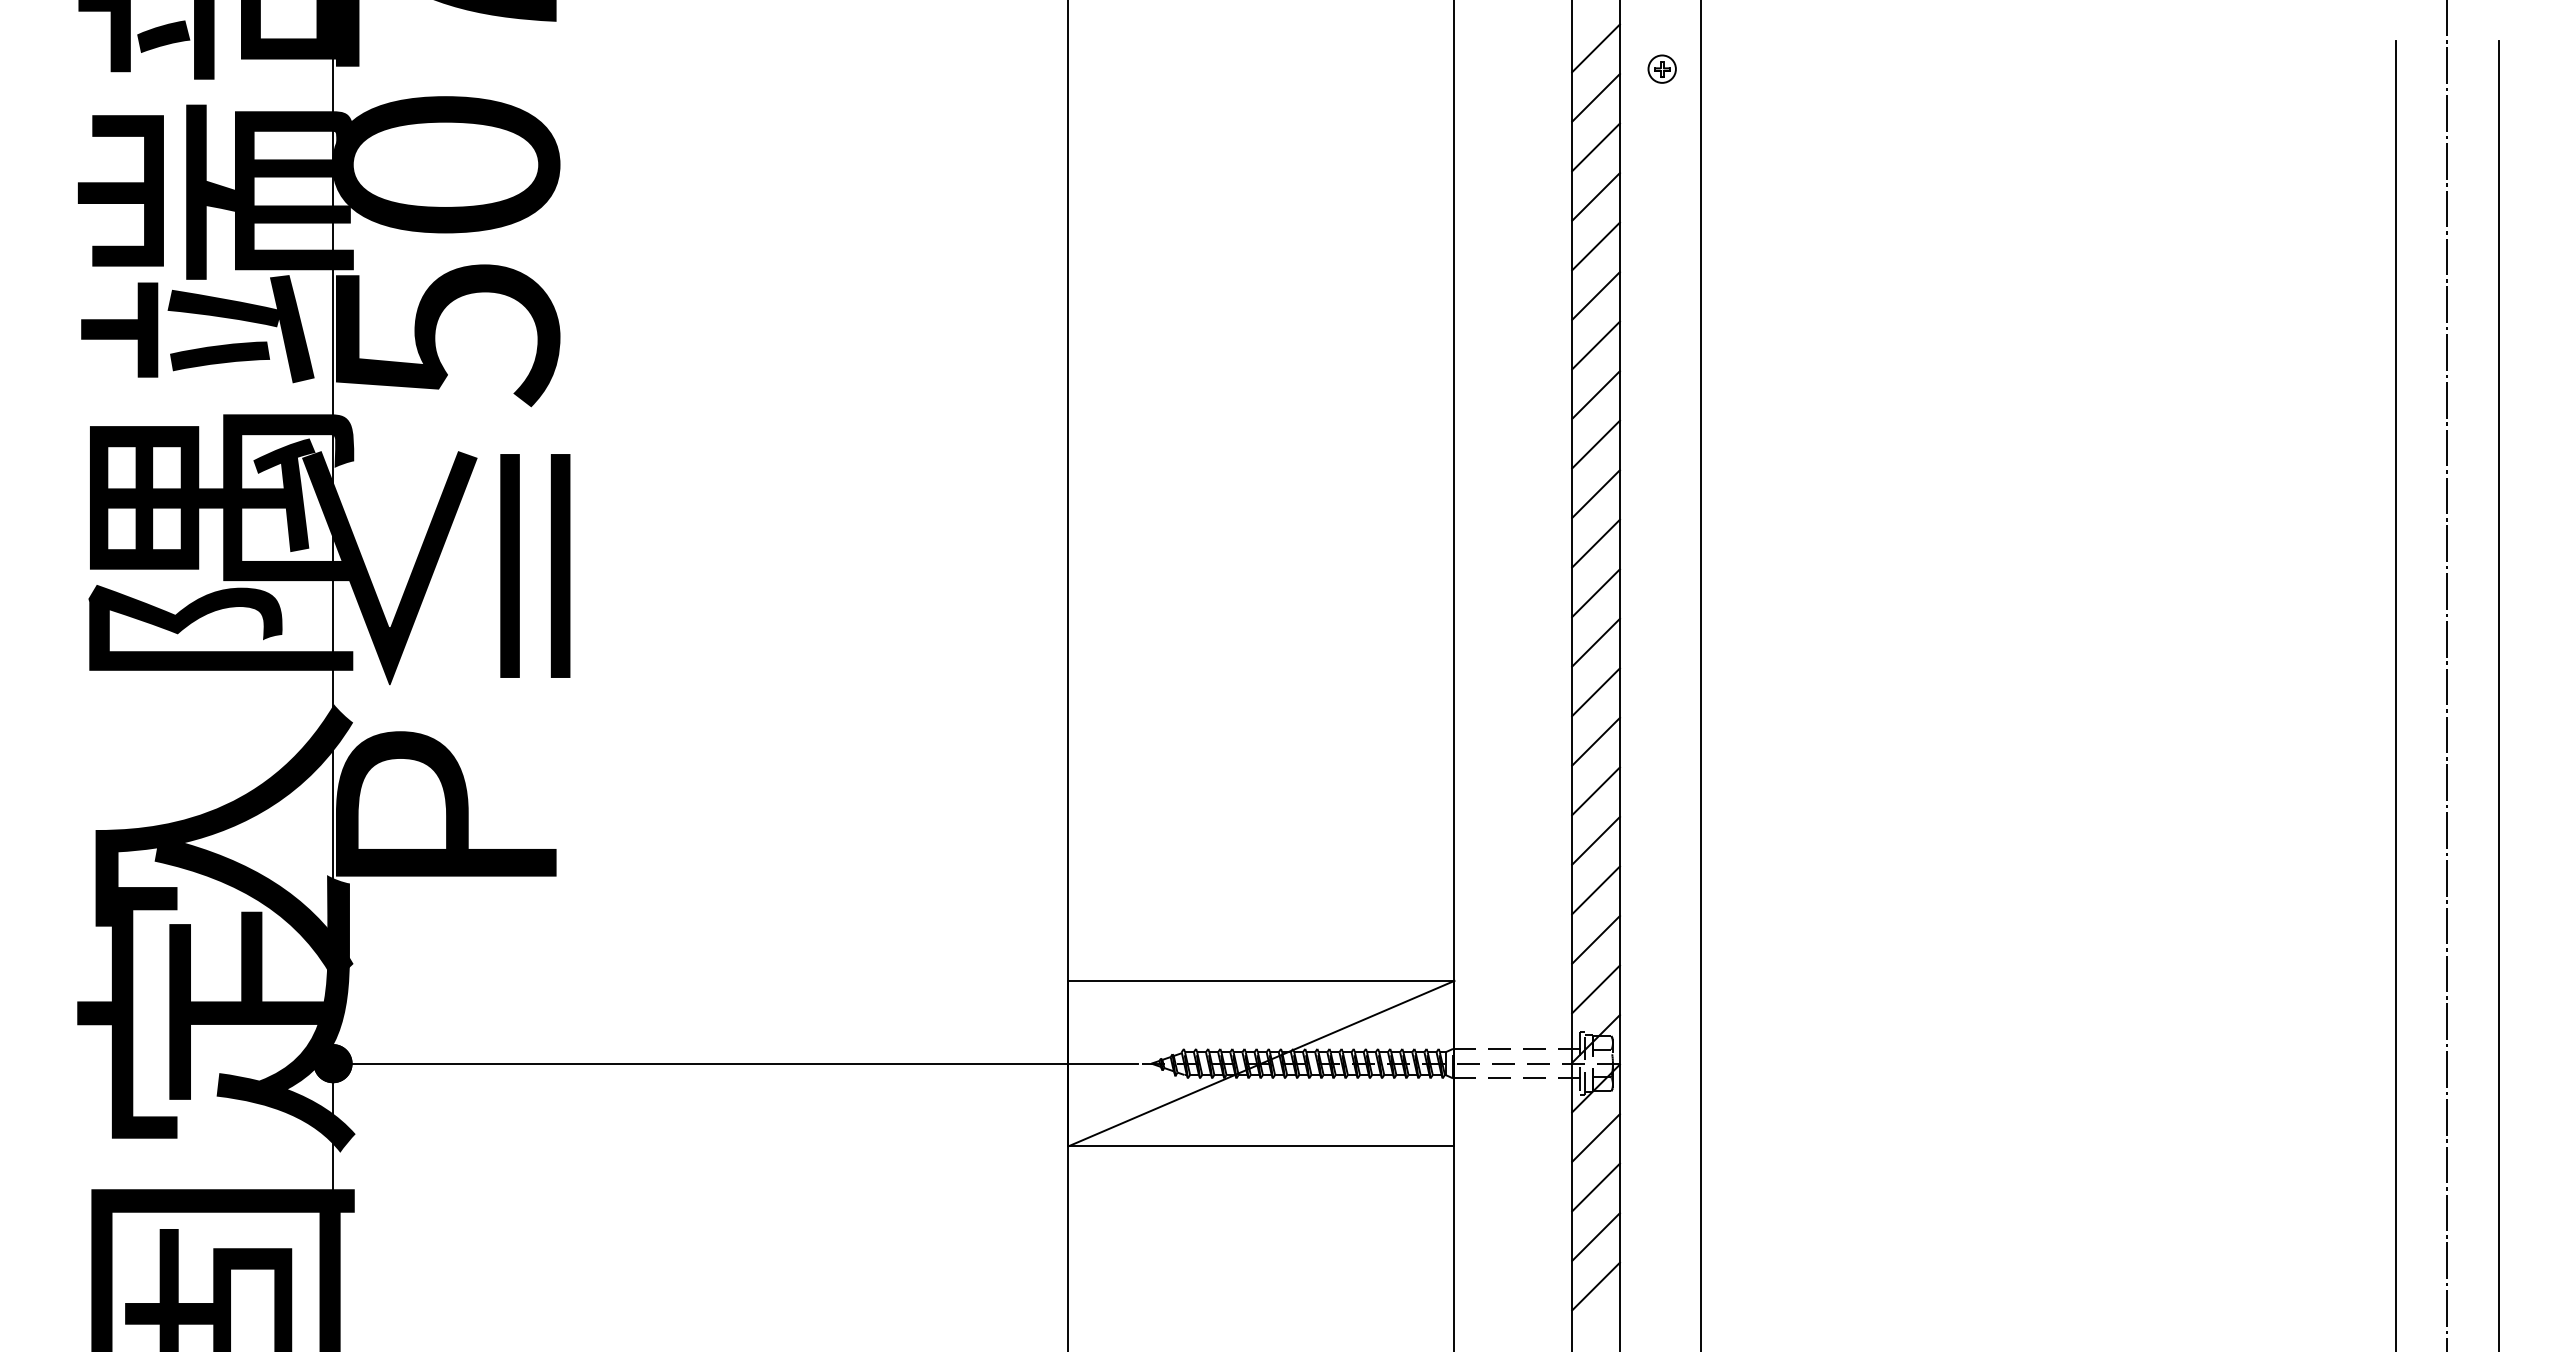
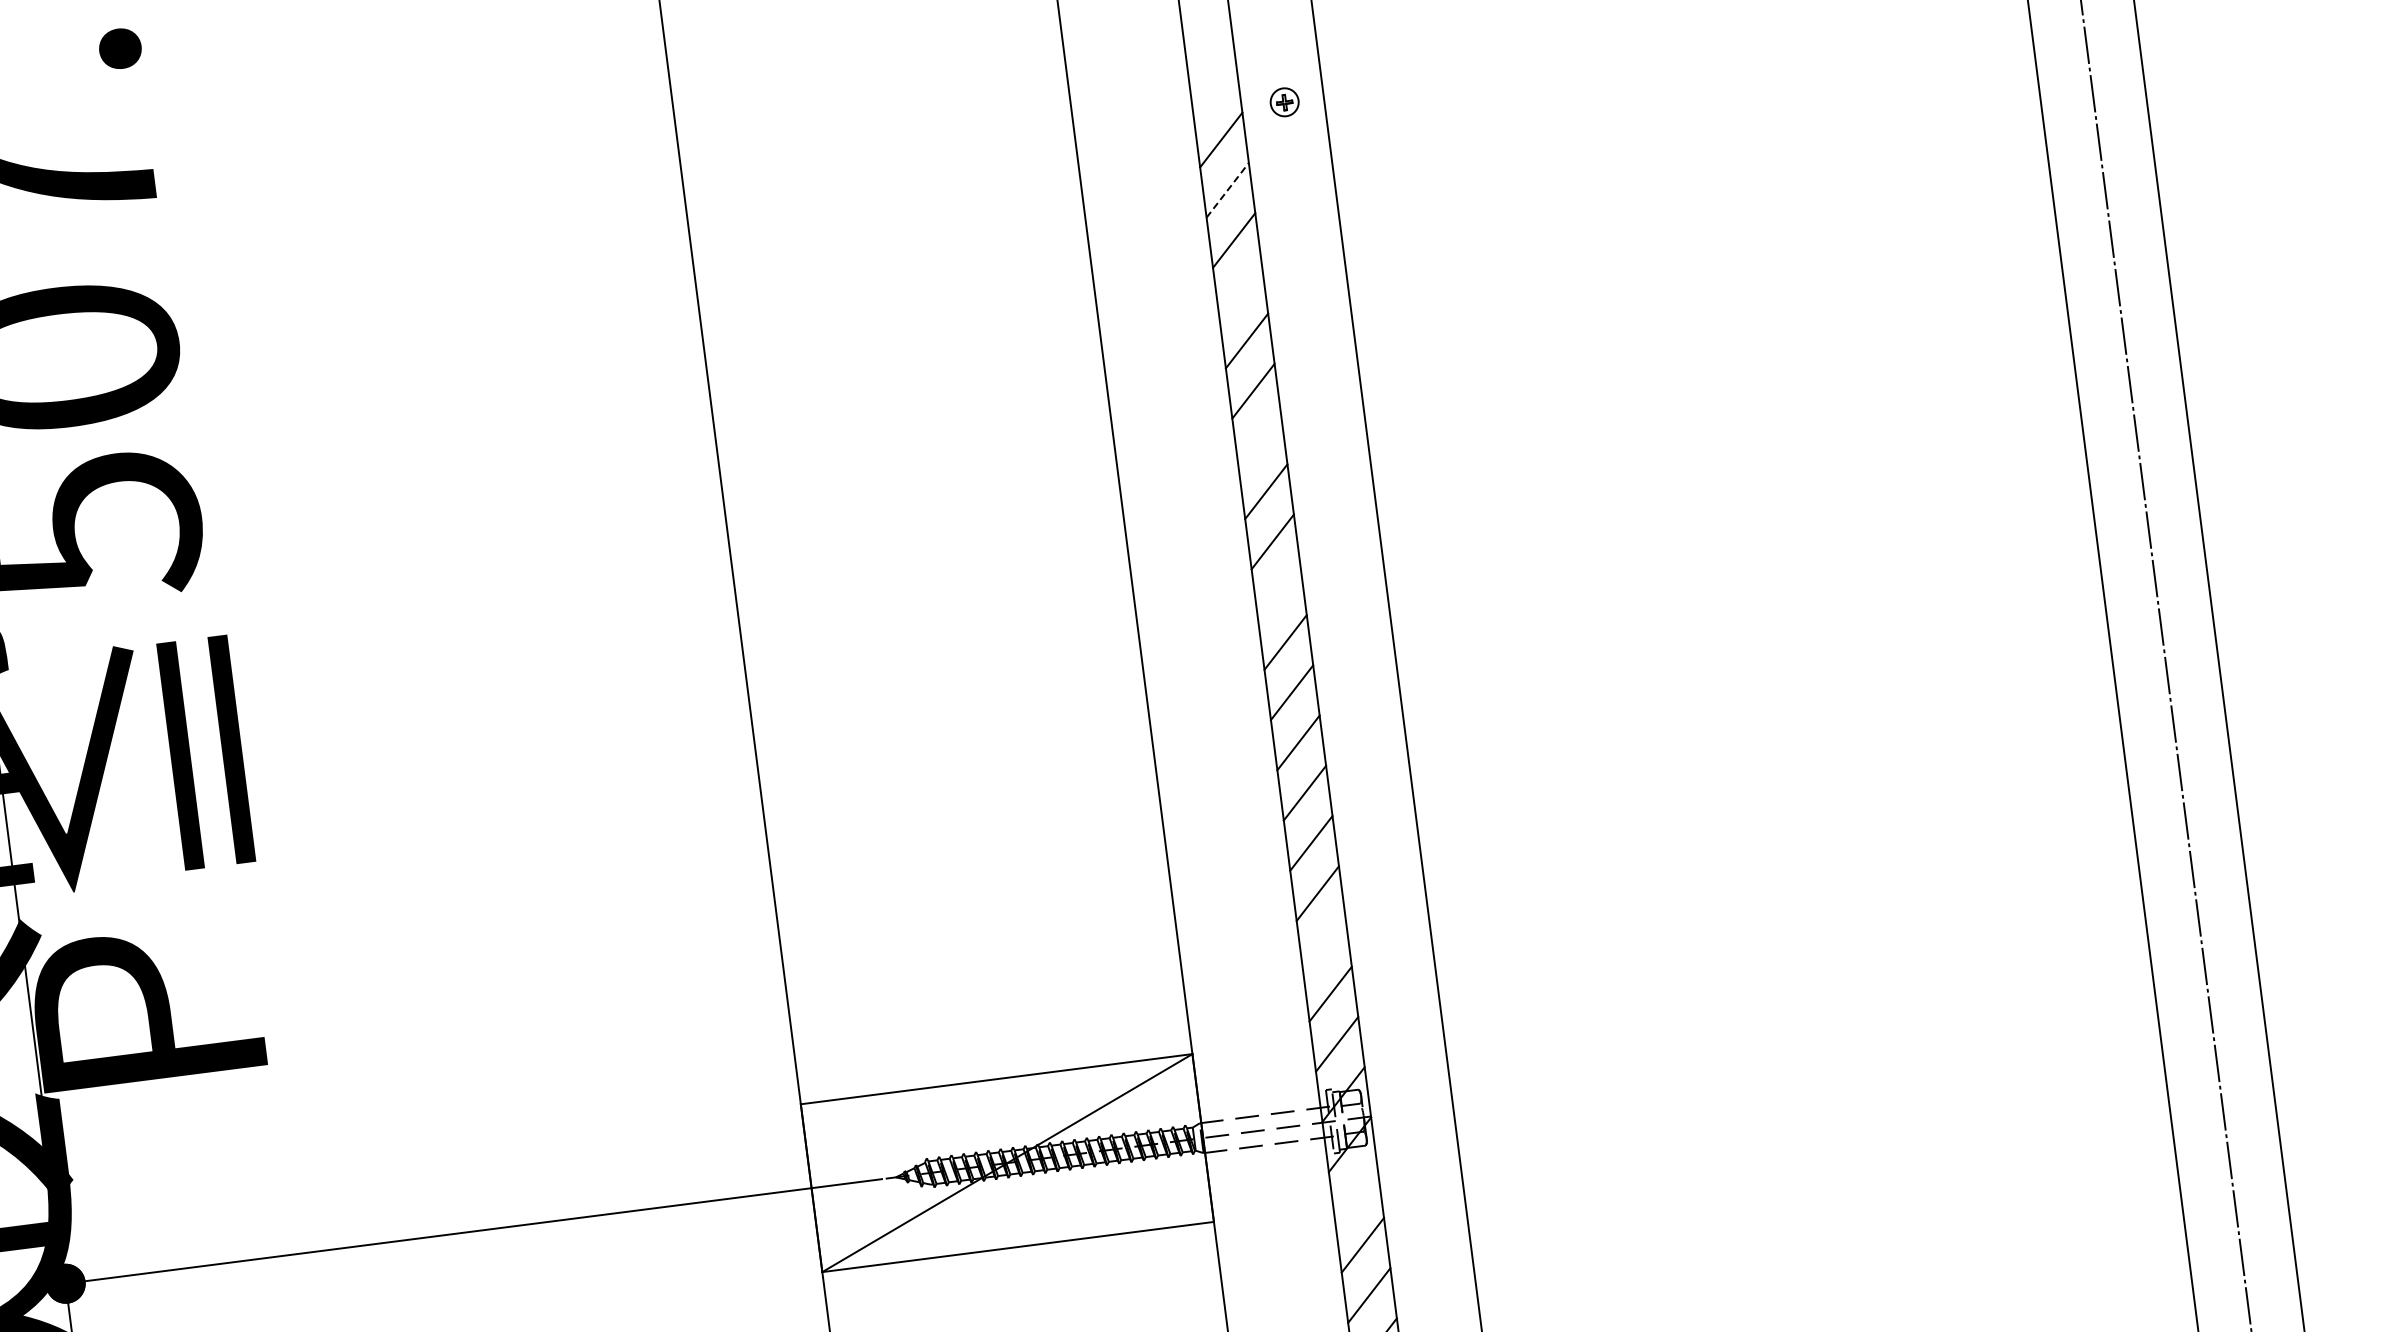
line: (1595, 48) -> (1214, 90), removed
line: (1596, 147) -> (1228, 190), solid -> dashed
line: (1595, 246) -> (1240, 290), removed
line: (1595, 394) -> (1259, 440), removed
line: (1595, 543) -> (1278, 592), removed
line: (1595, 890) -> (1323, 944), removed
line: (1595, 1137) -> (1355, 1194), removed

